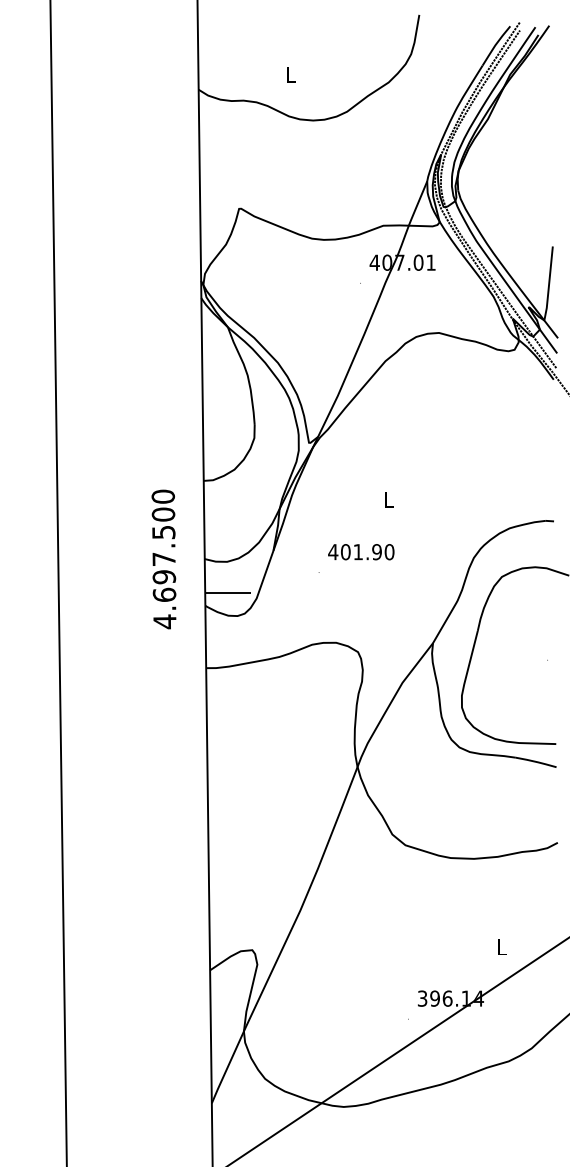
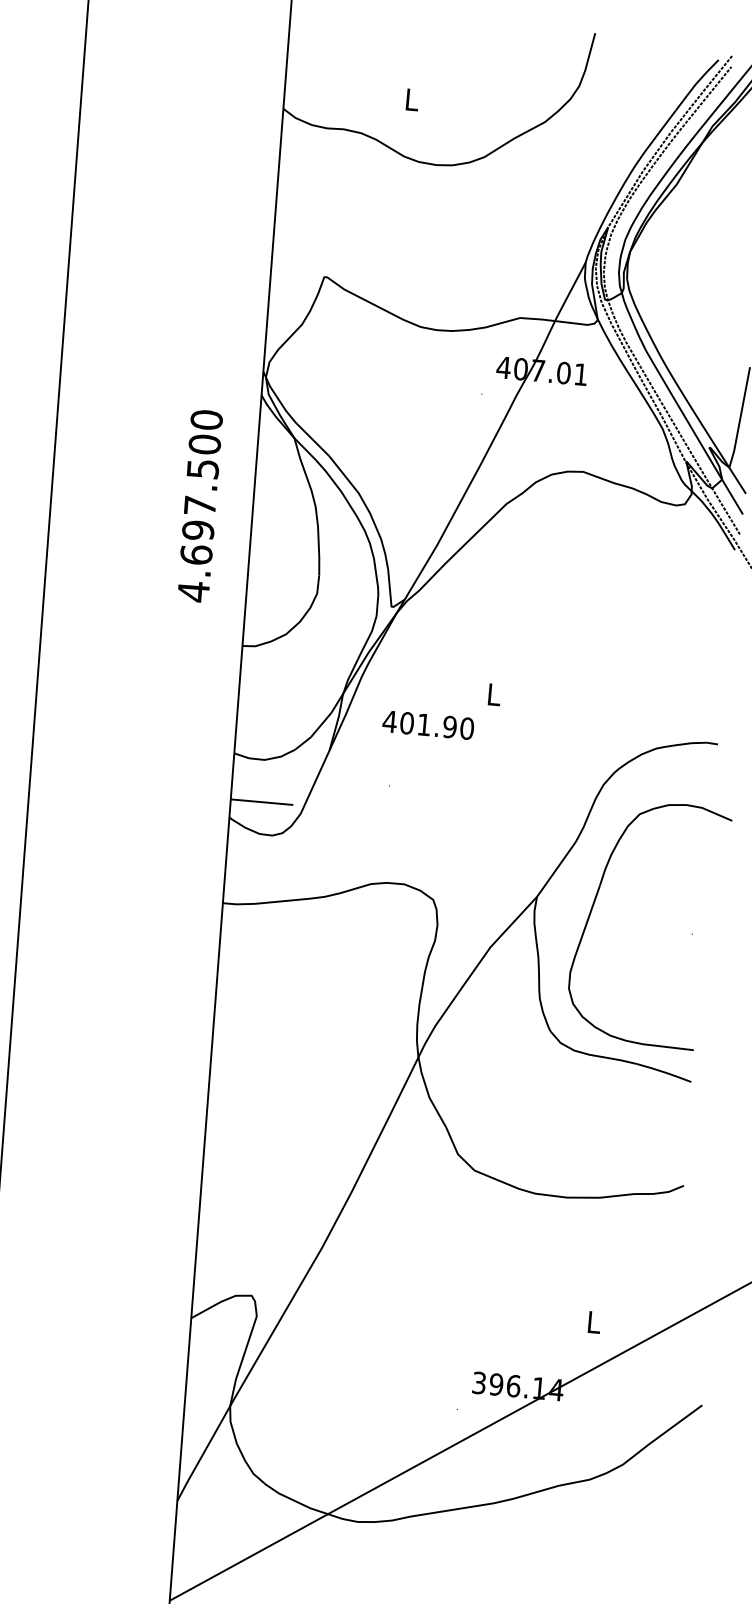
text: (361, 552) -> (428, 725), moved
text: (163, 559) -> (199, 506), moved

